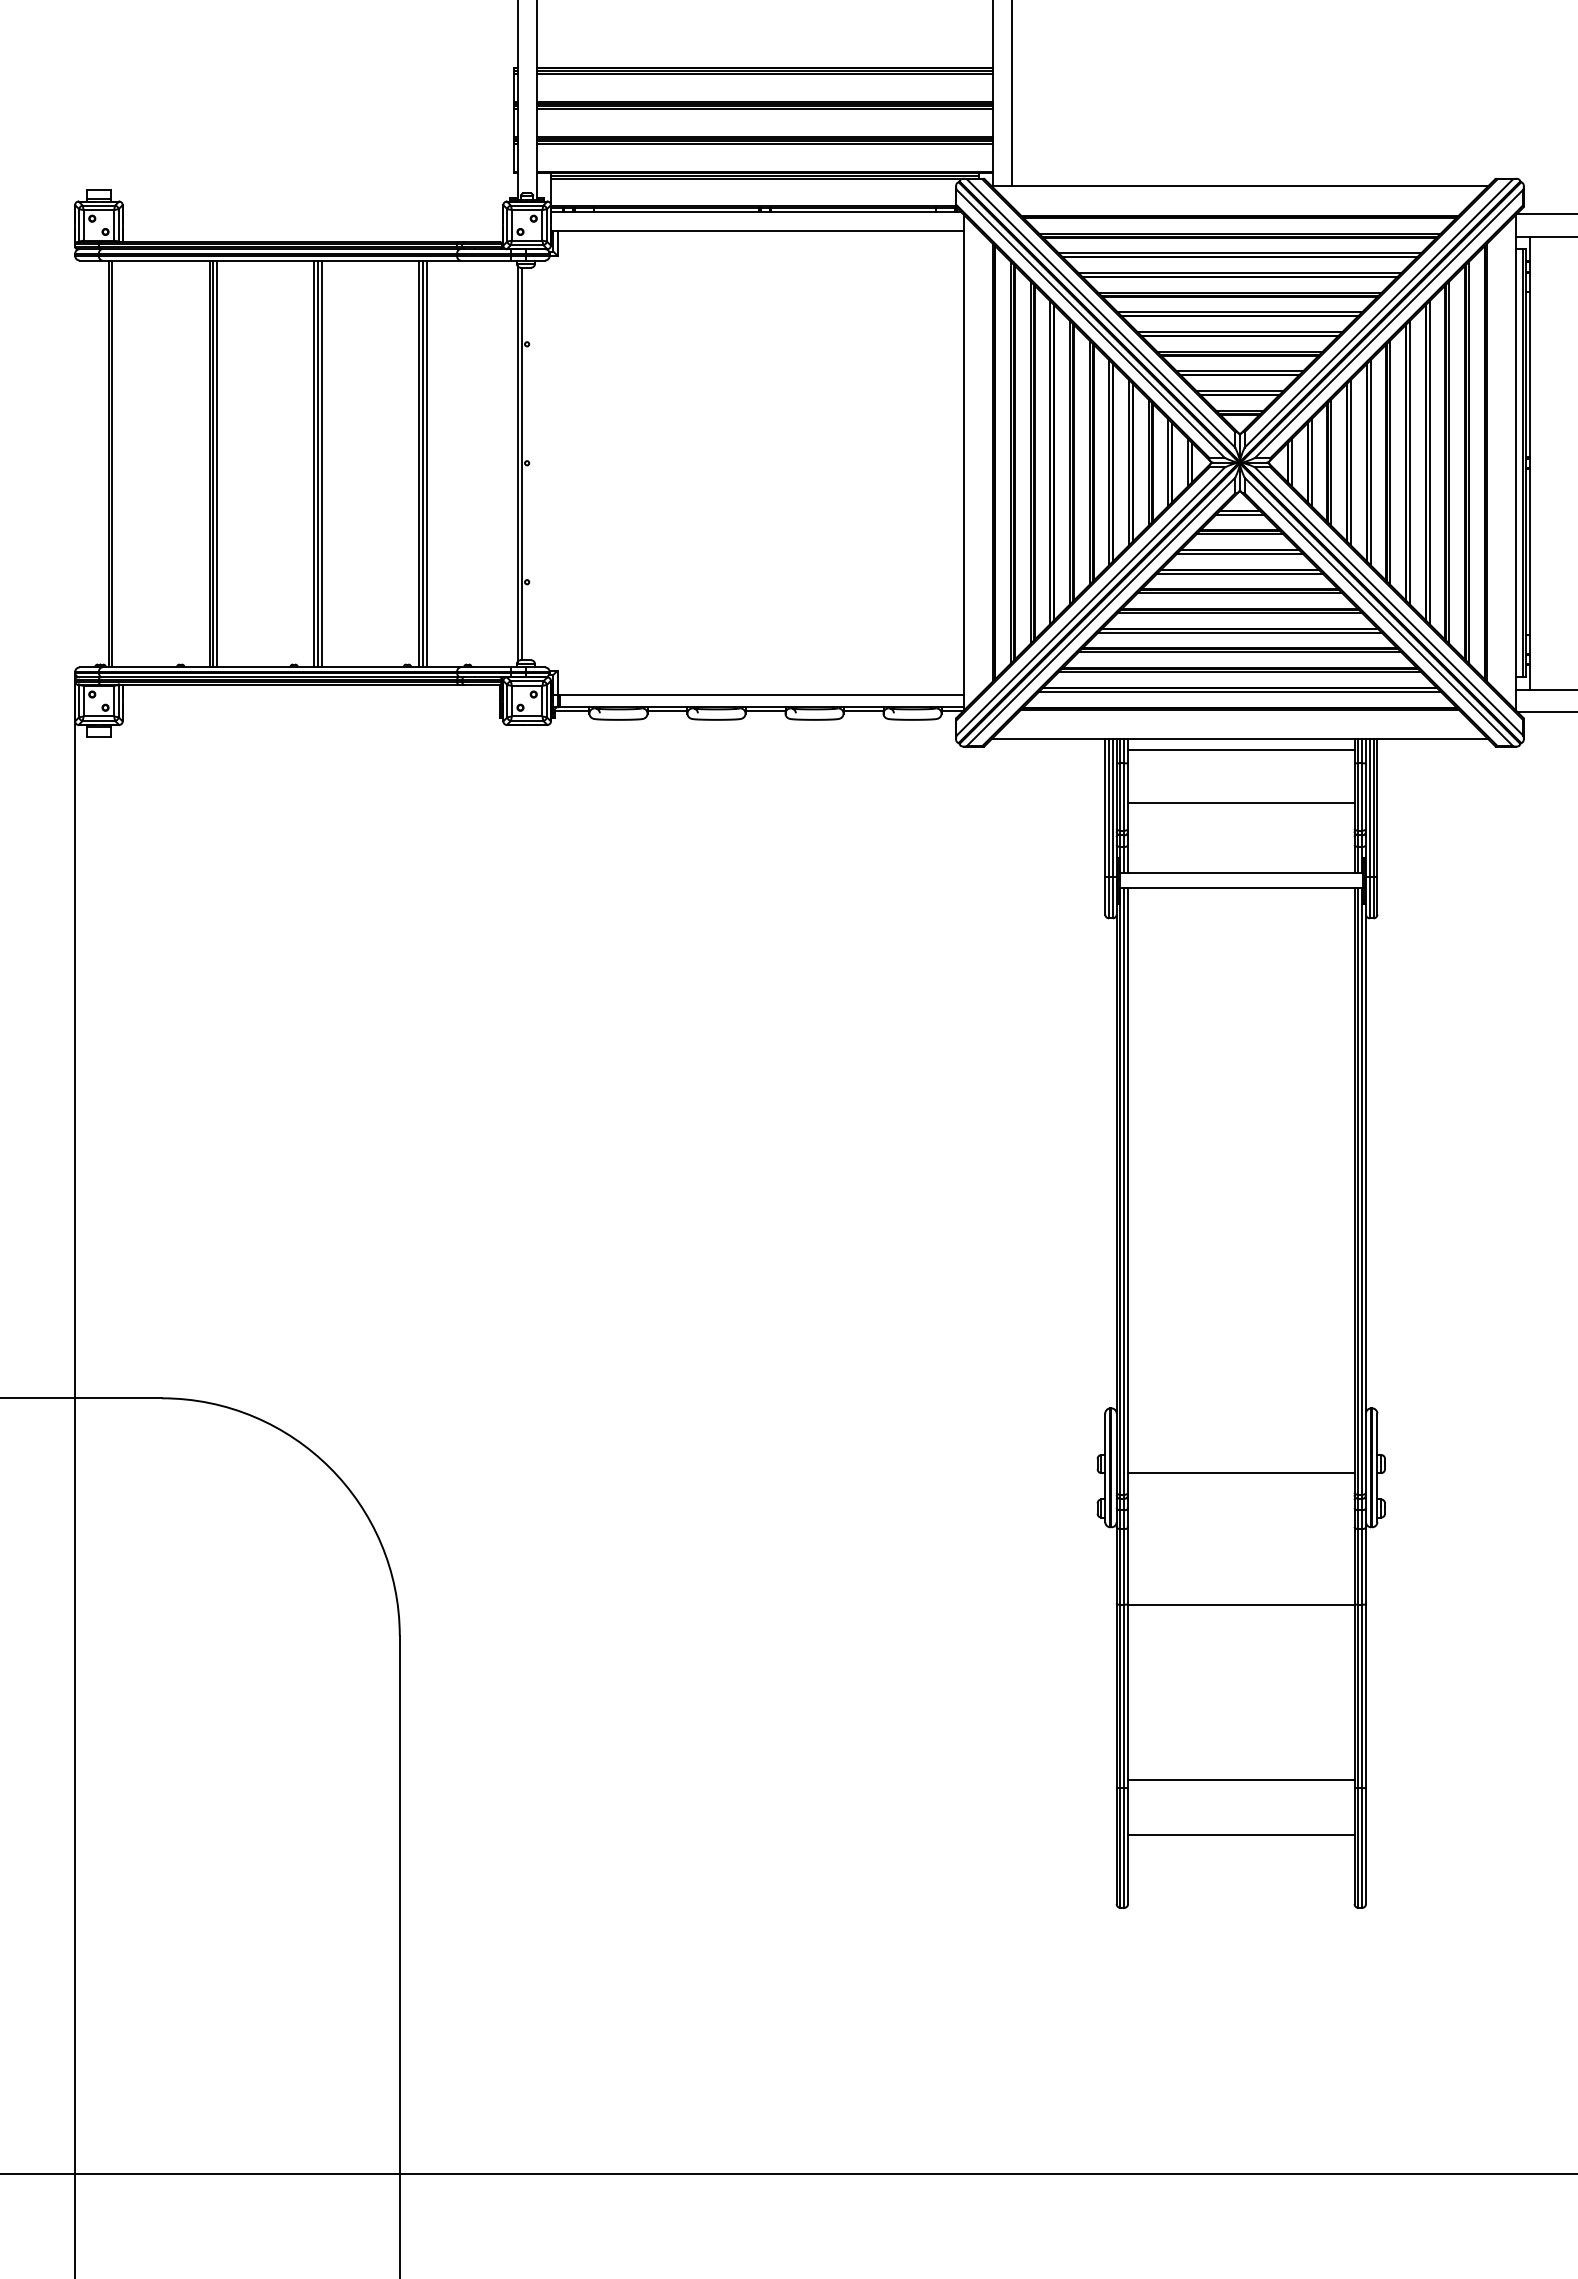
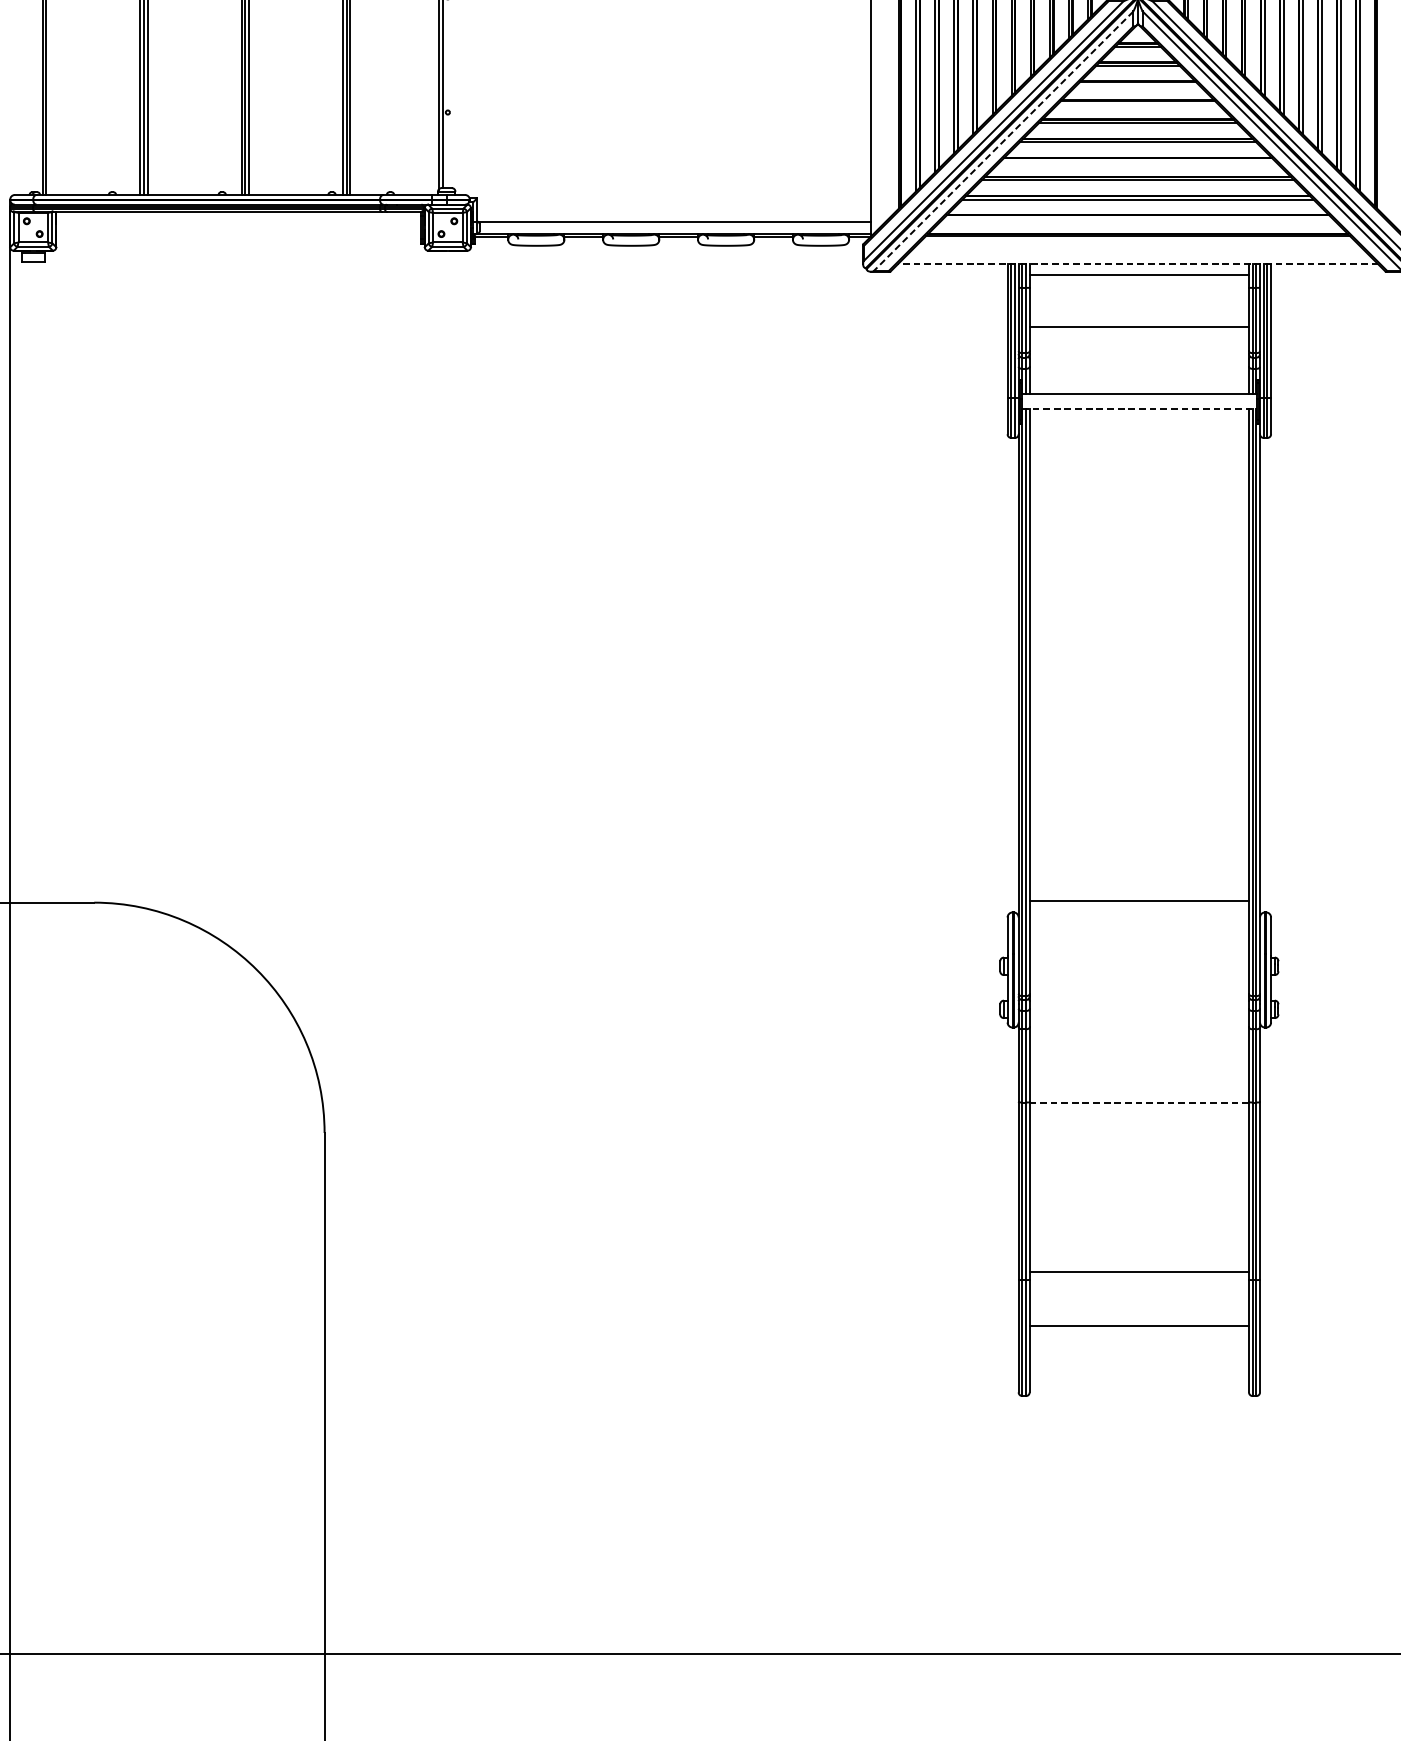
line: (1239, 553) -> (1137, 84), removed
line: (1239, 573) -> (1137, 104), removed
line: (1101, 612) -> (1003, 141), solid -> dashed
line: (1239, 632) -> (1137, 161), removed
line: (1239, 691) -> (1137, 218), removed
line: (1239, 739) -> (1137, 264), solid -> dashed
line: (1241, 888) -> (1139, 409), solid -> dashed
line: (1241, 1473) -> (1139, 900), moved
line: (1240, 1605) -> (1138, 1103), solid -> dashed

